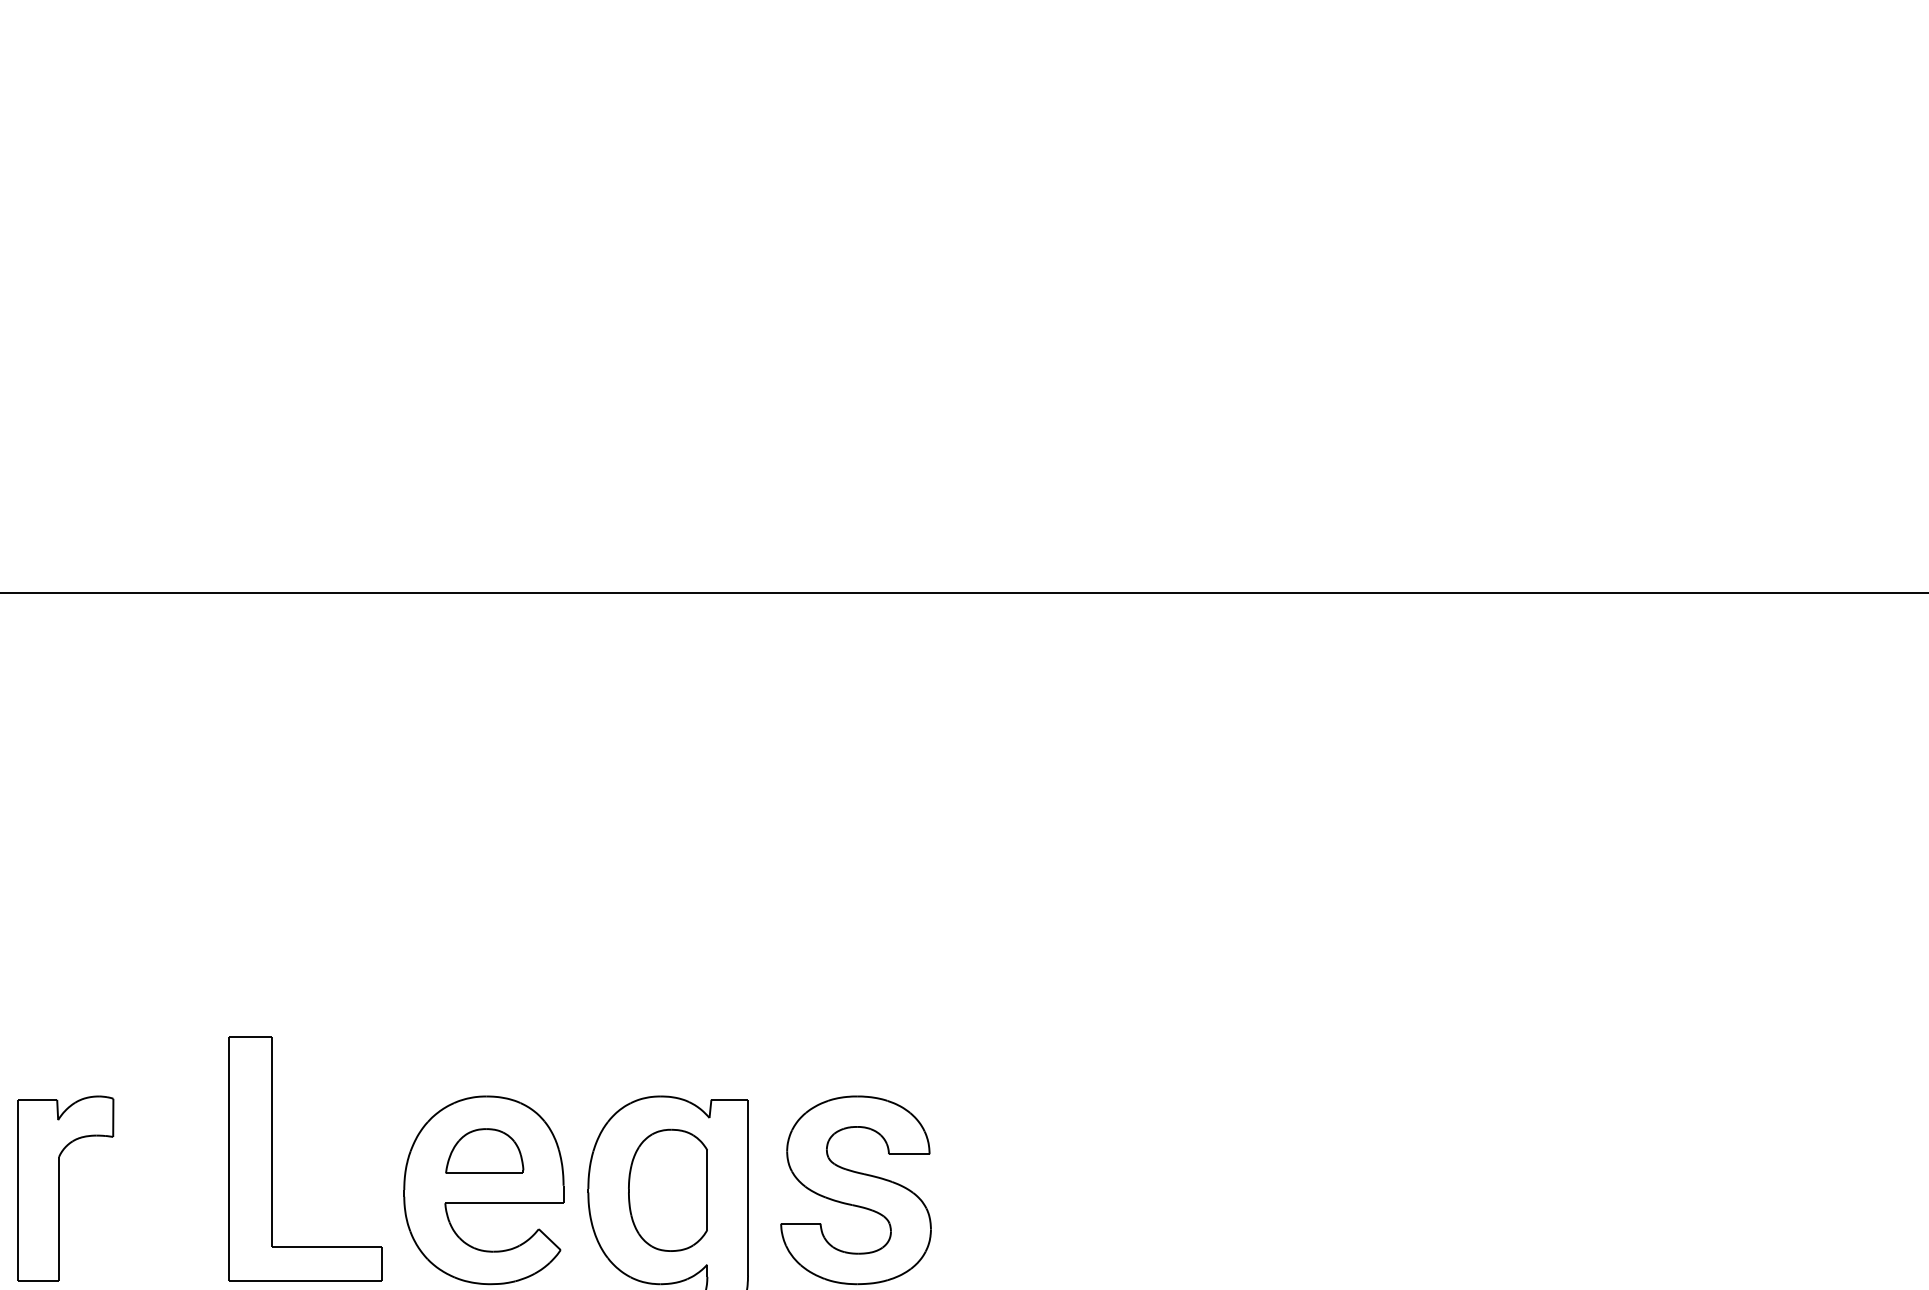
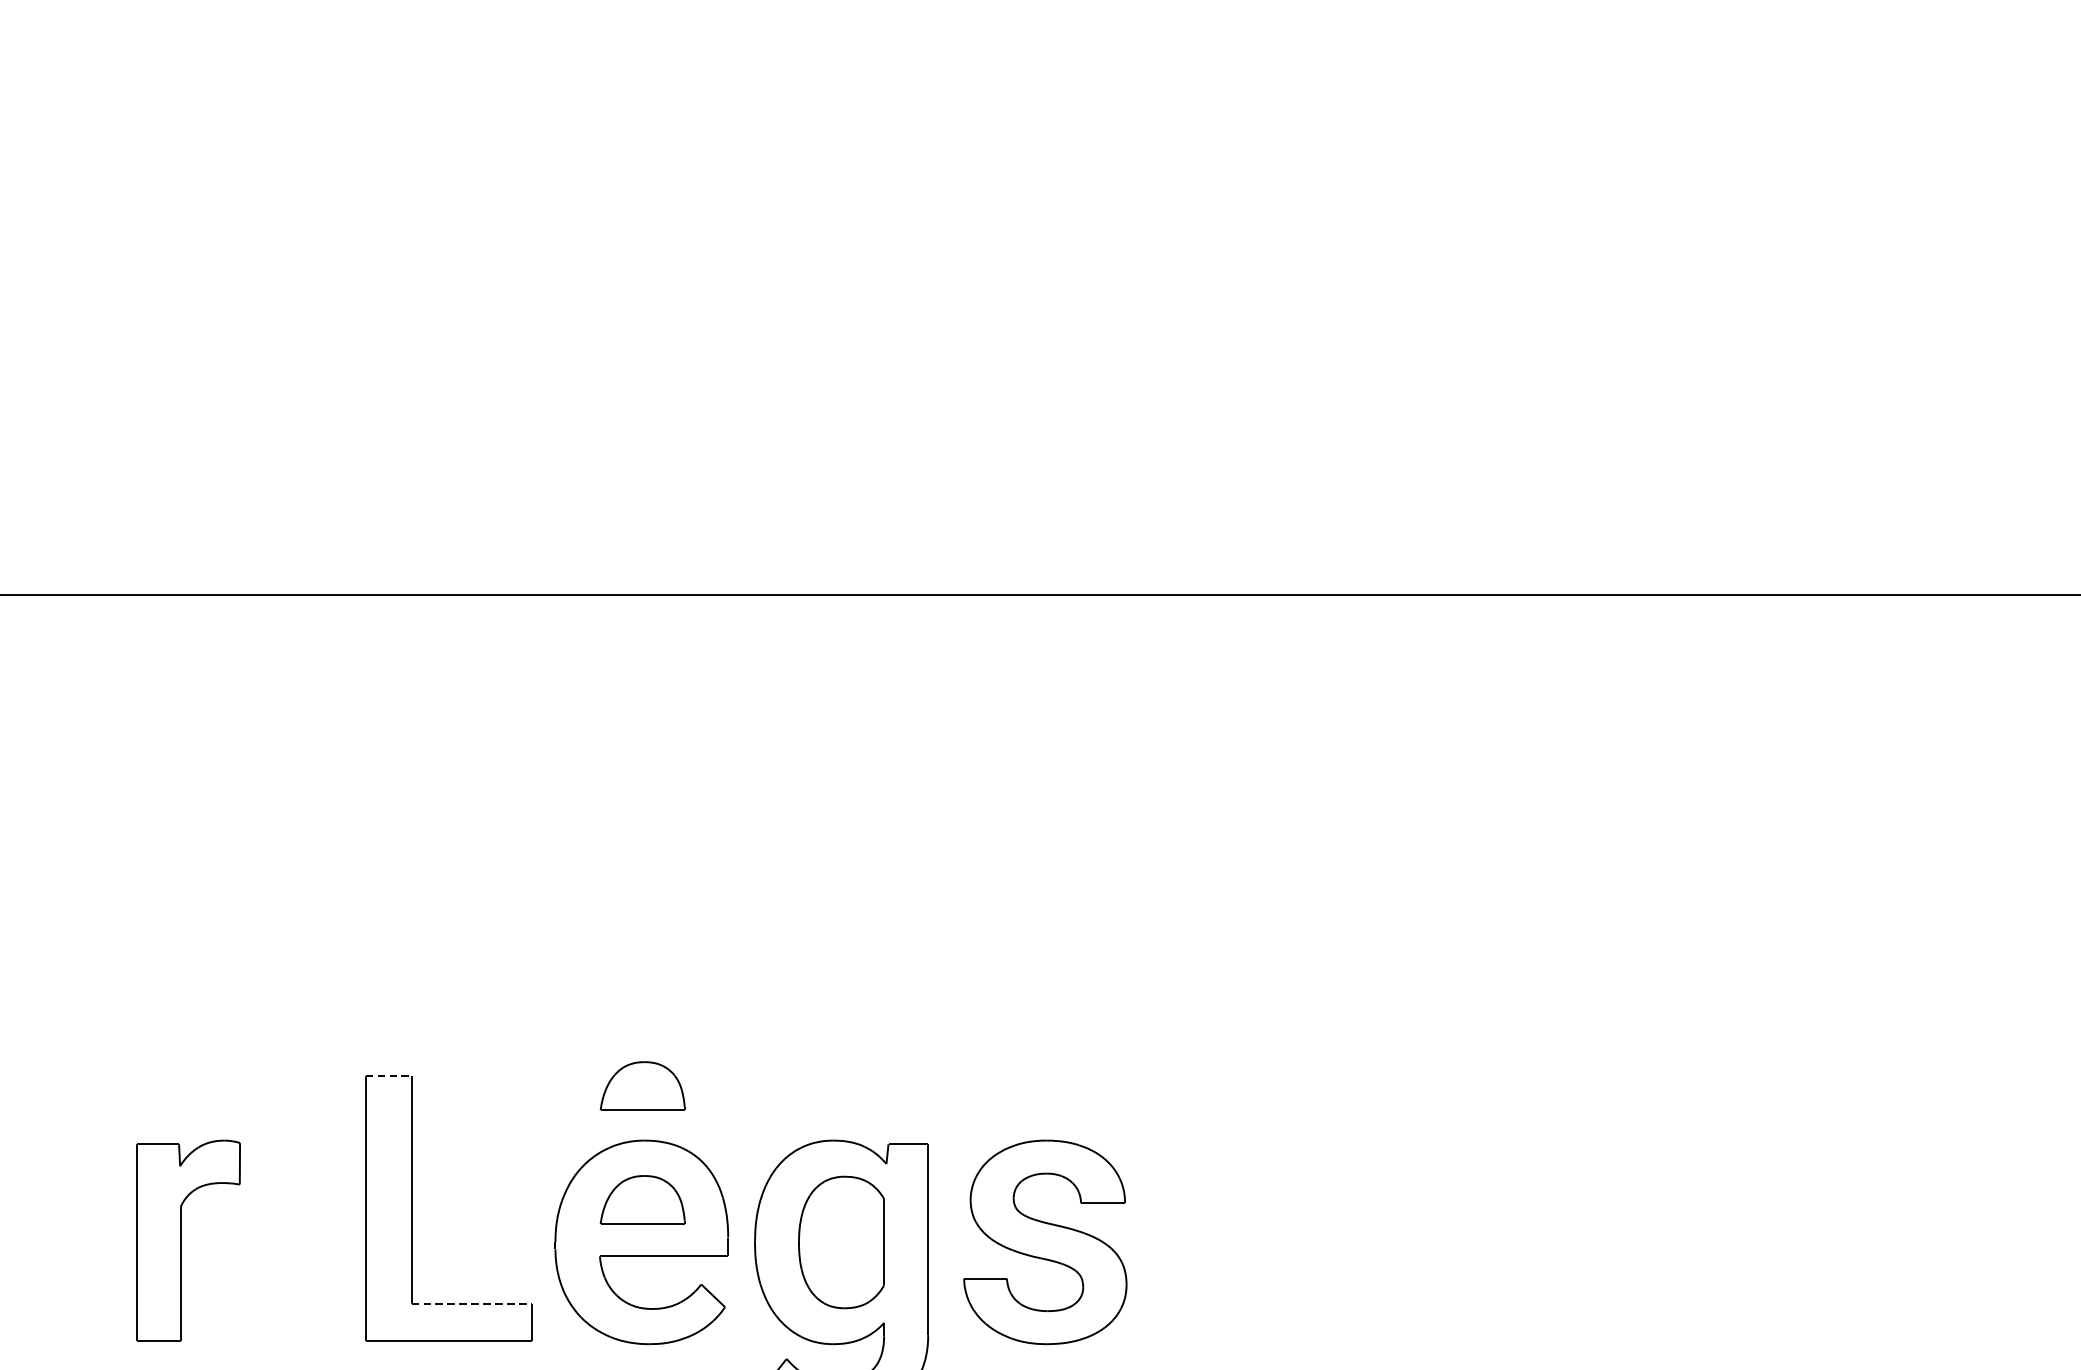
line: (250, 1037) -> (388, 1076), solid -> dashed
part: (484, 1045) -> (642, 1085), added
line: (327, 1247) -> (472, 1304), solid -> dashed

